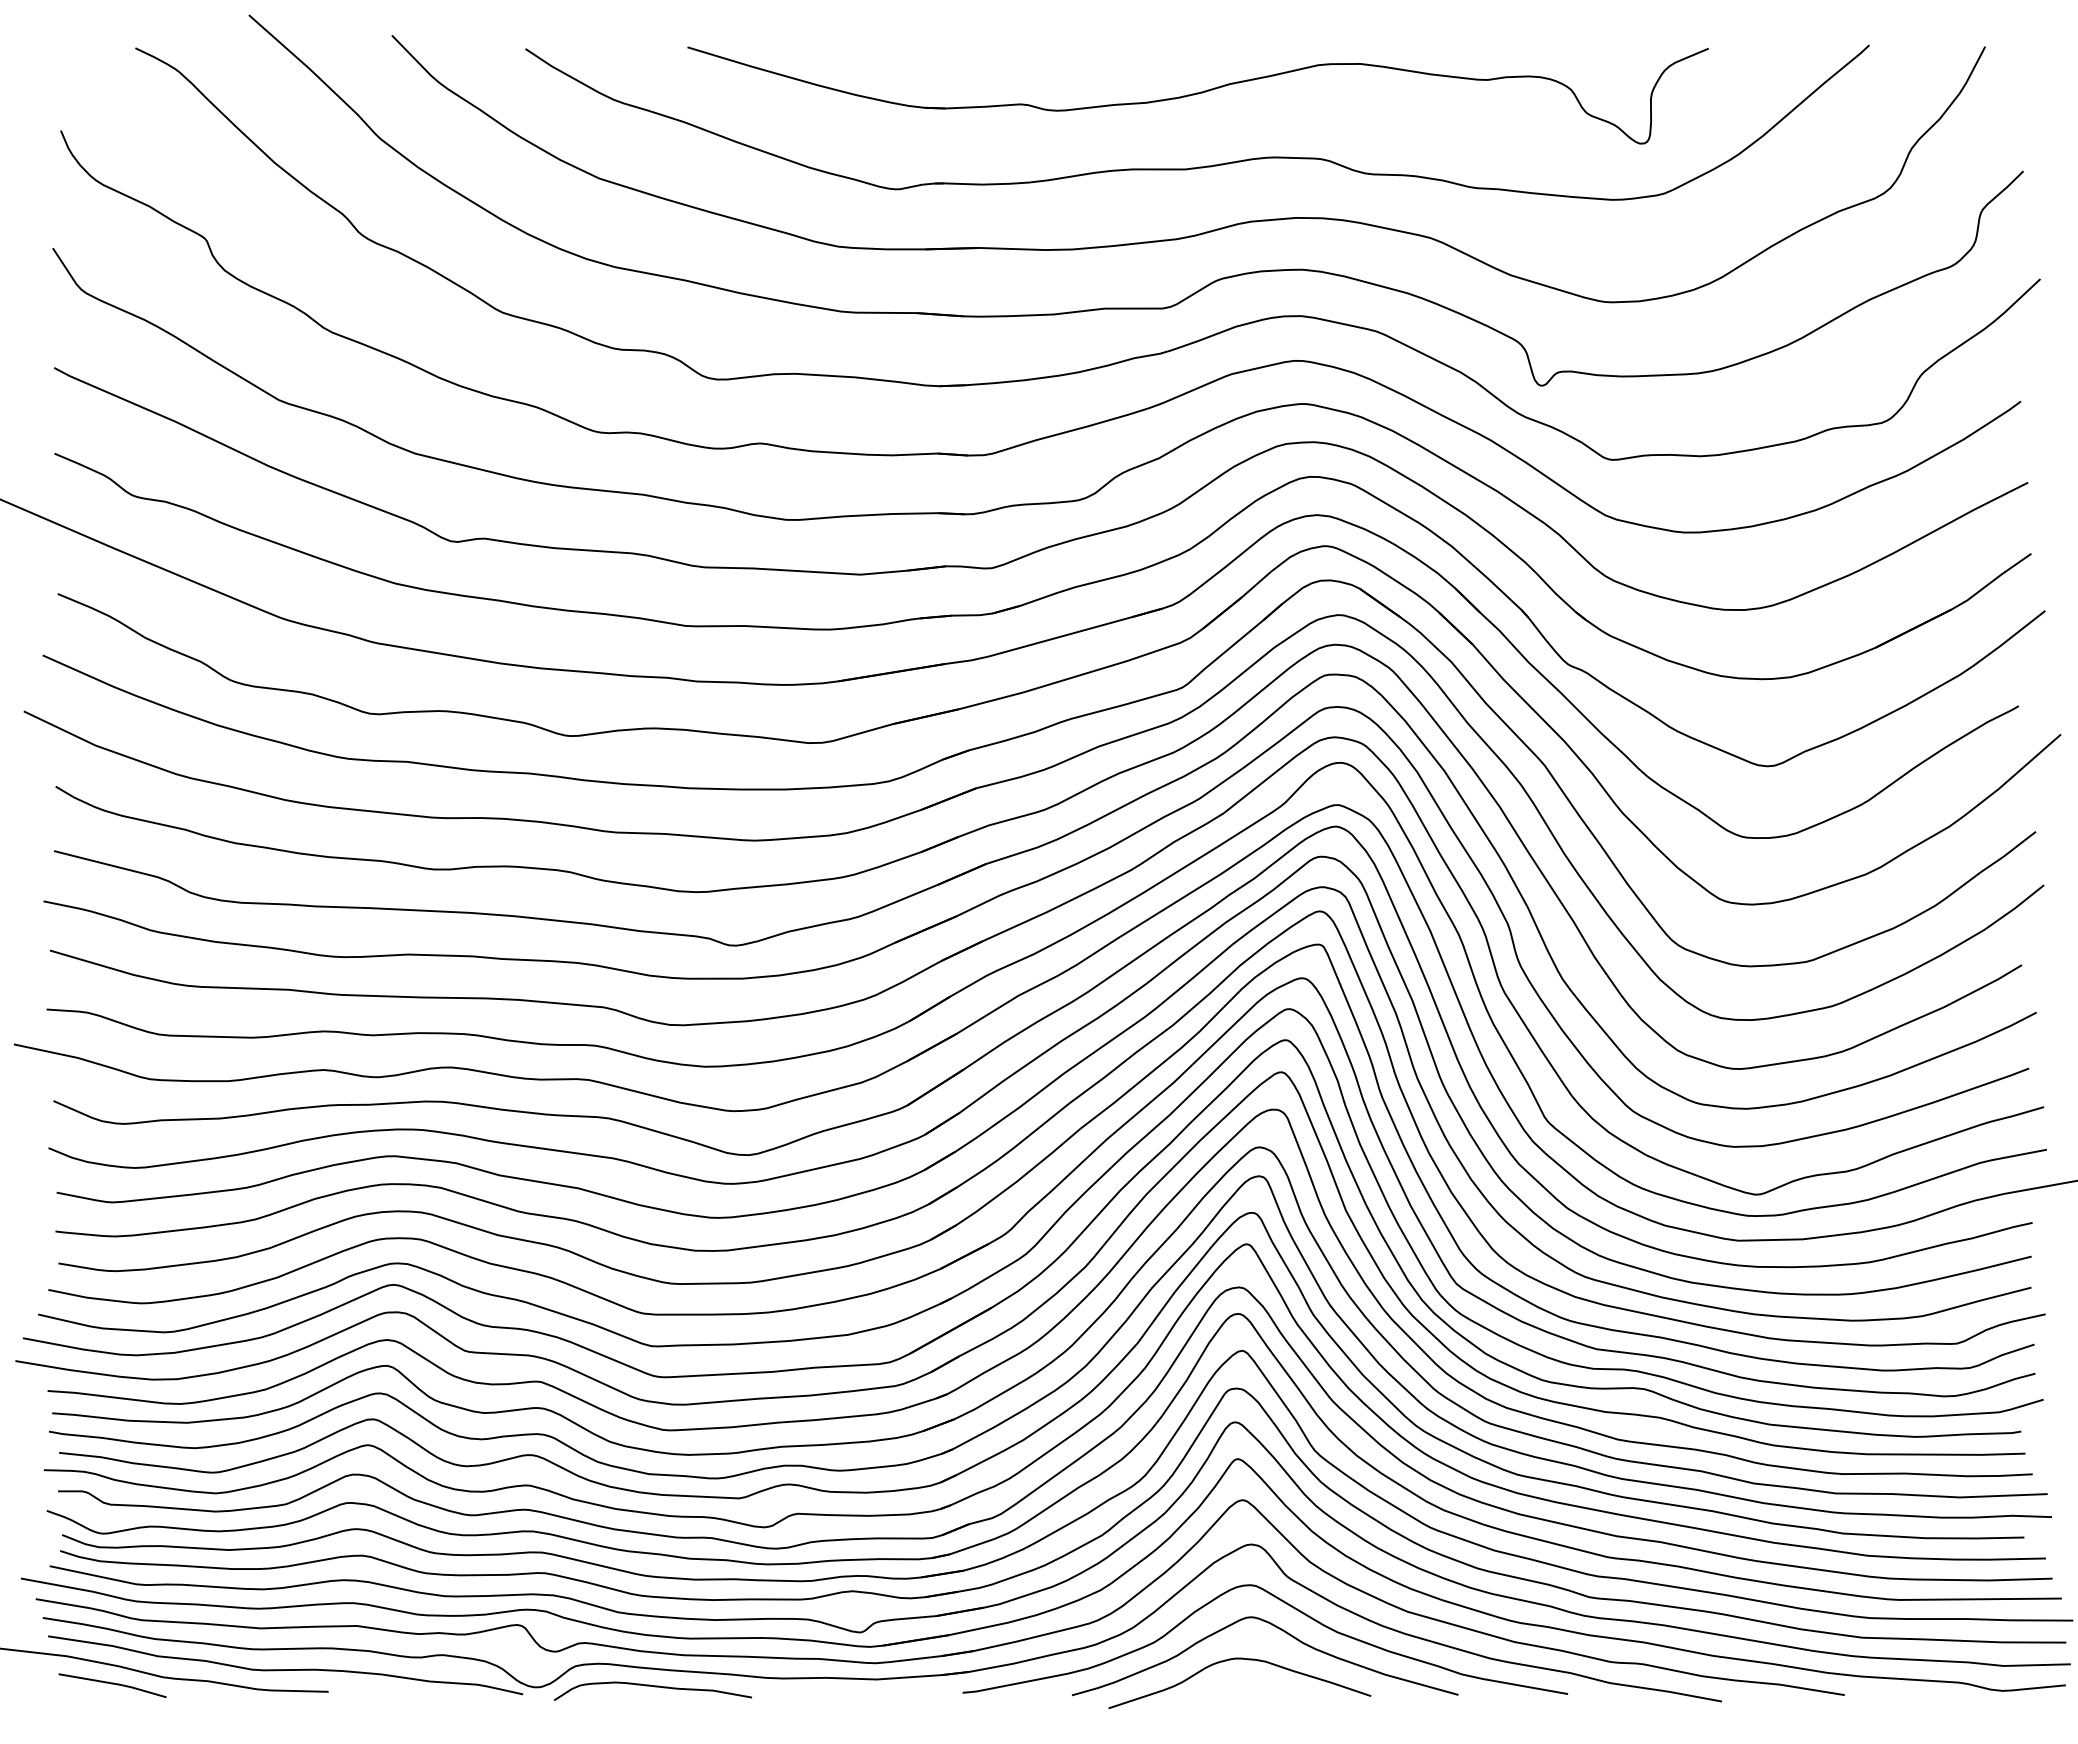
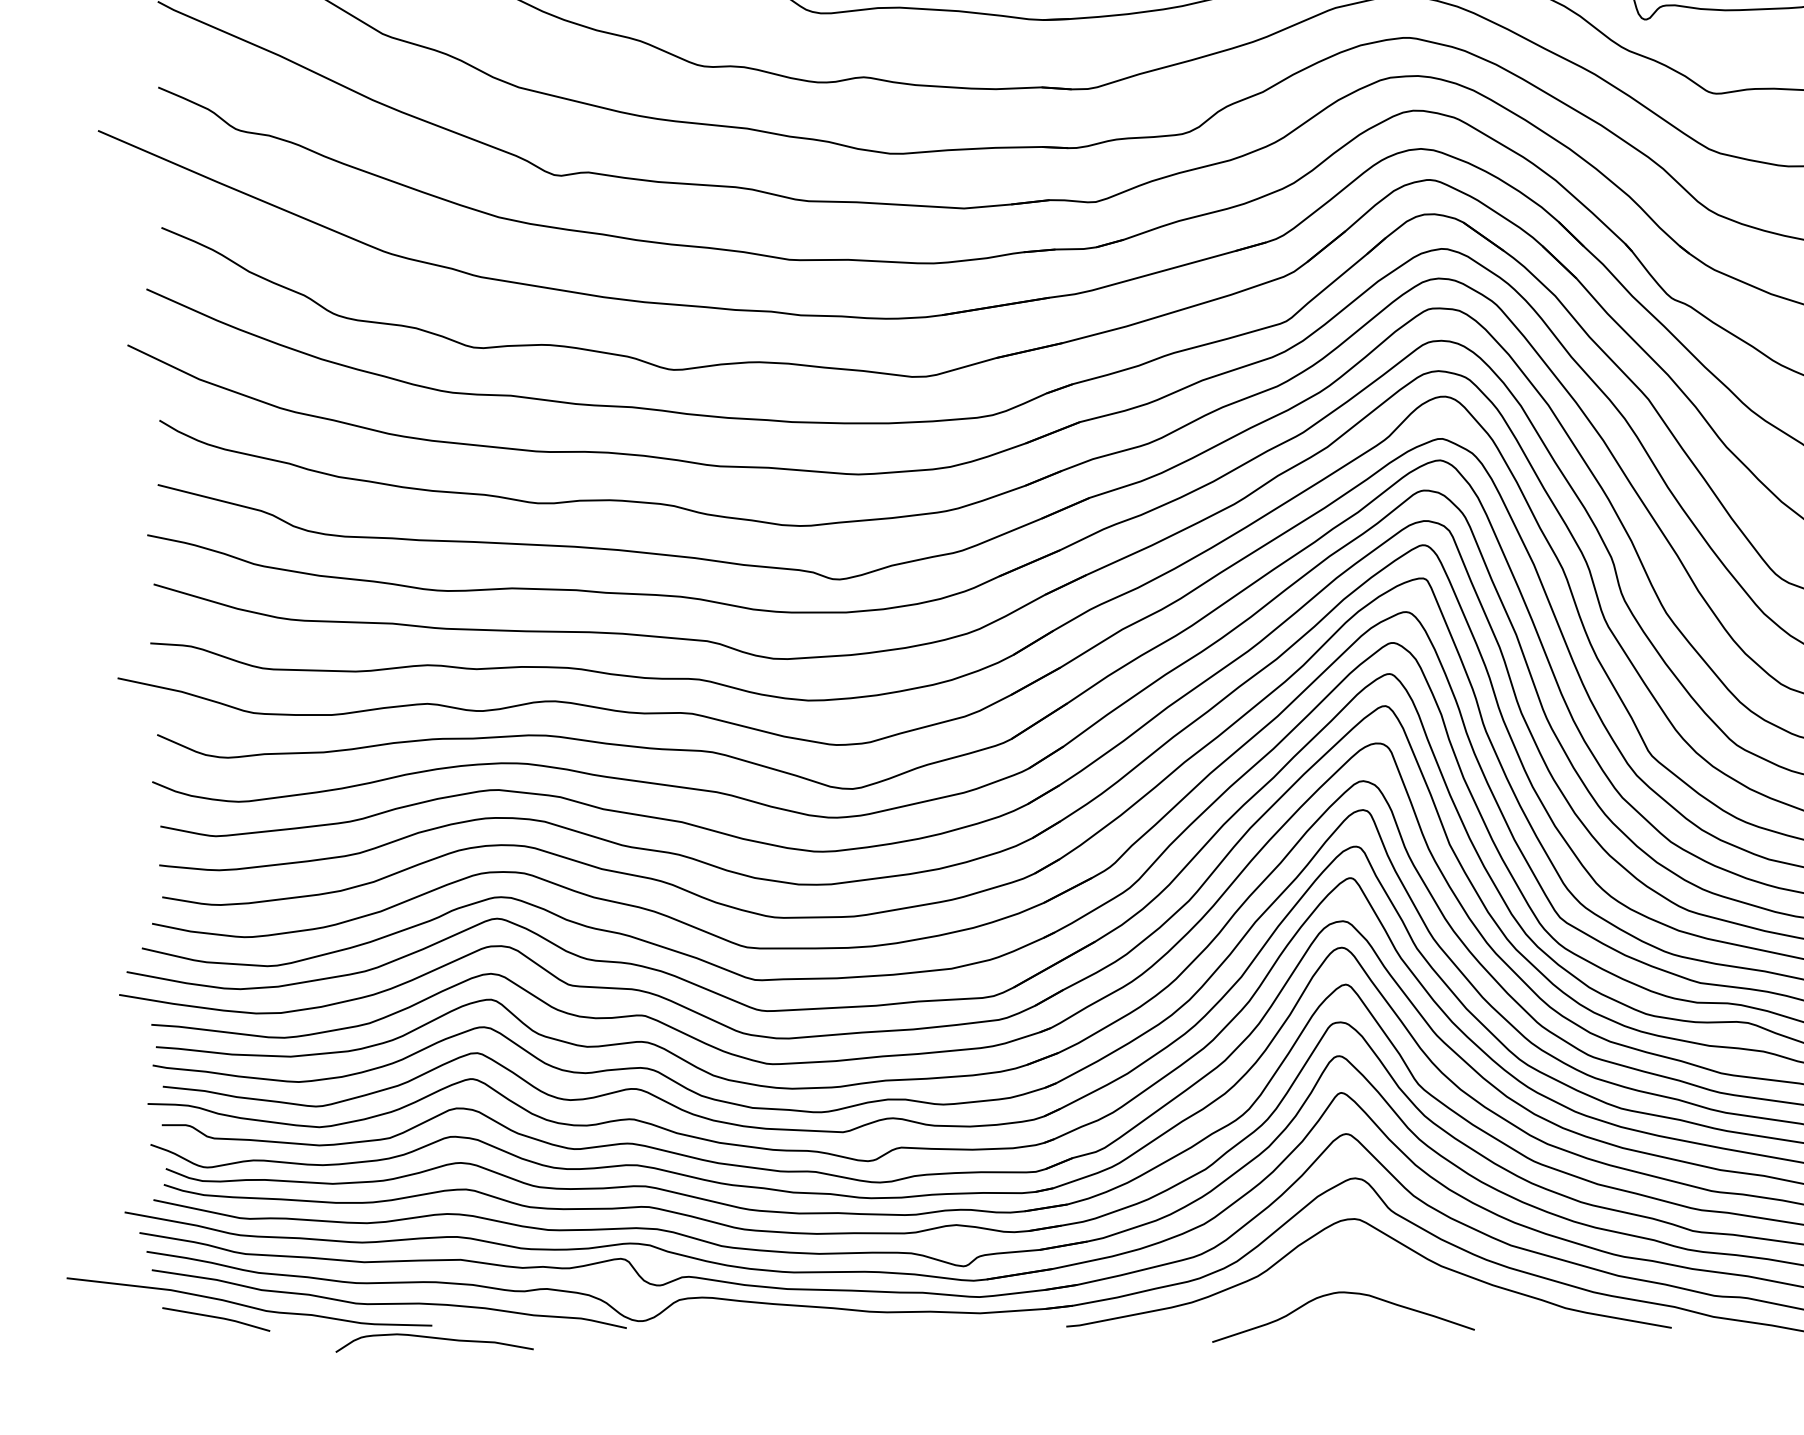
curve: (1282, 1631) -> (1386, 1265), removed
curve: (654, 1687) -> (436, 1339), moved

